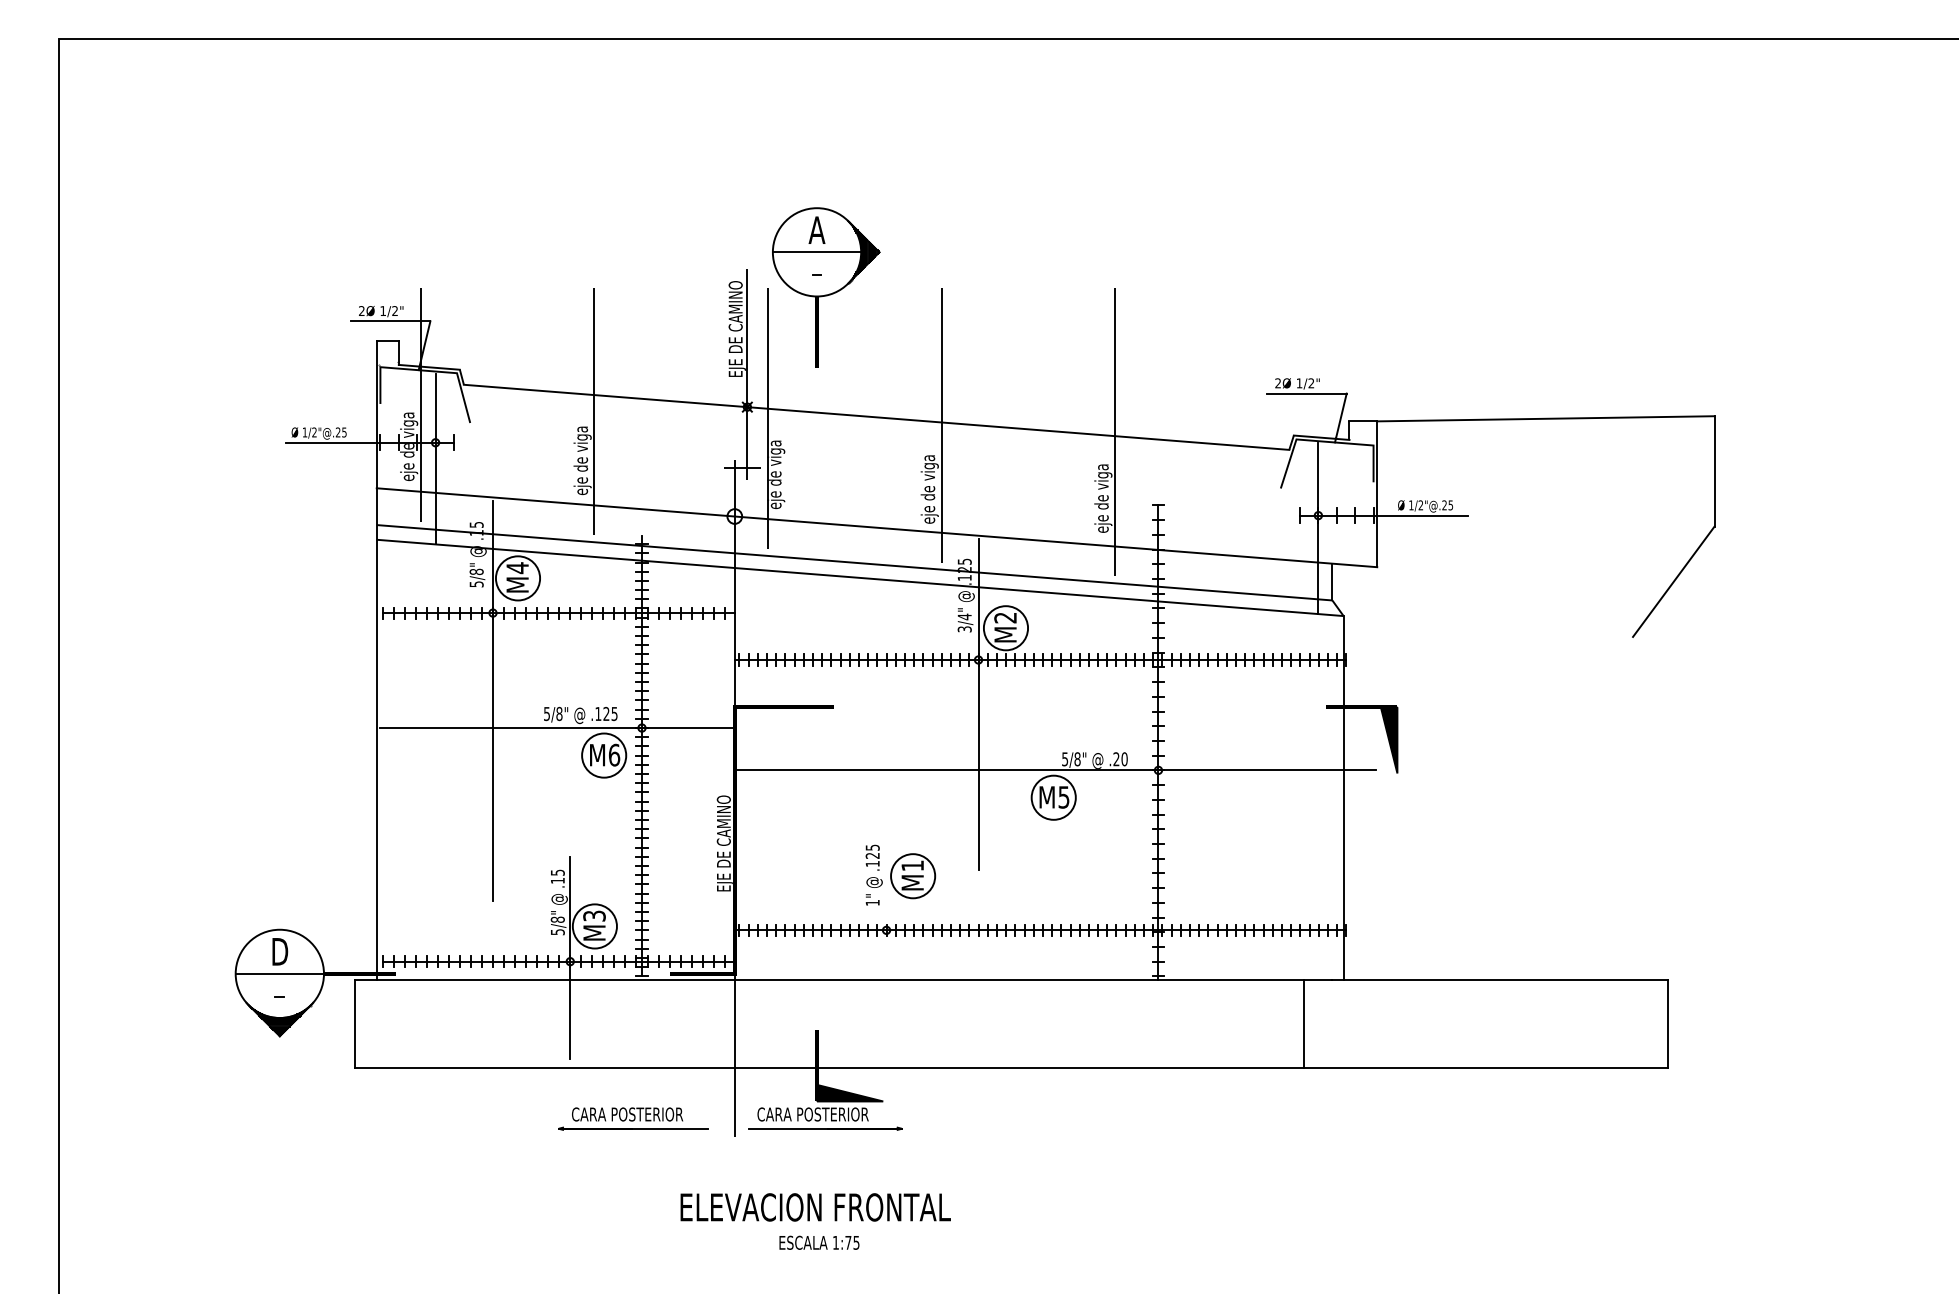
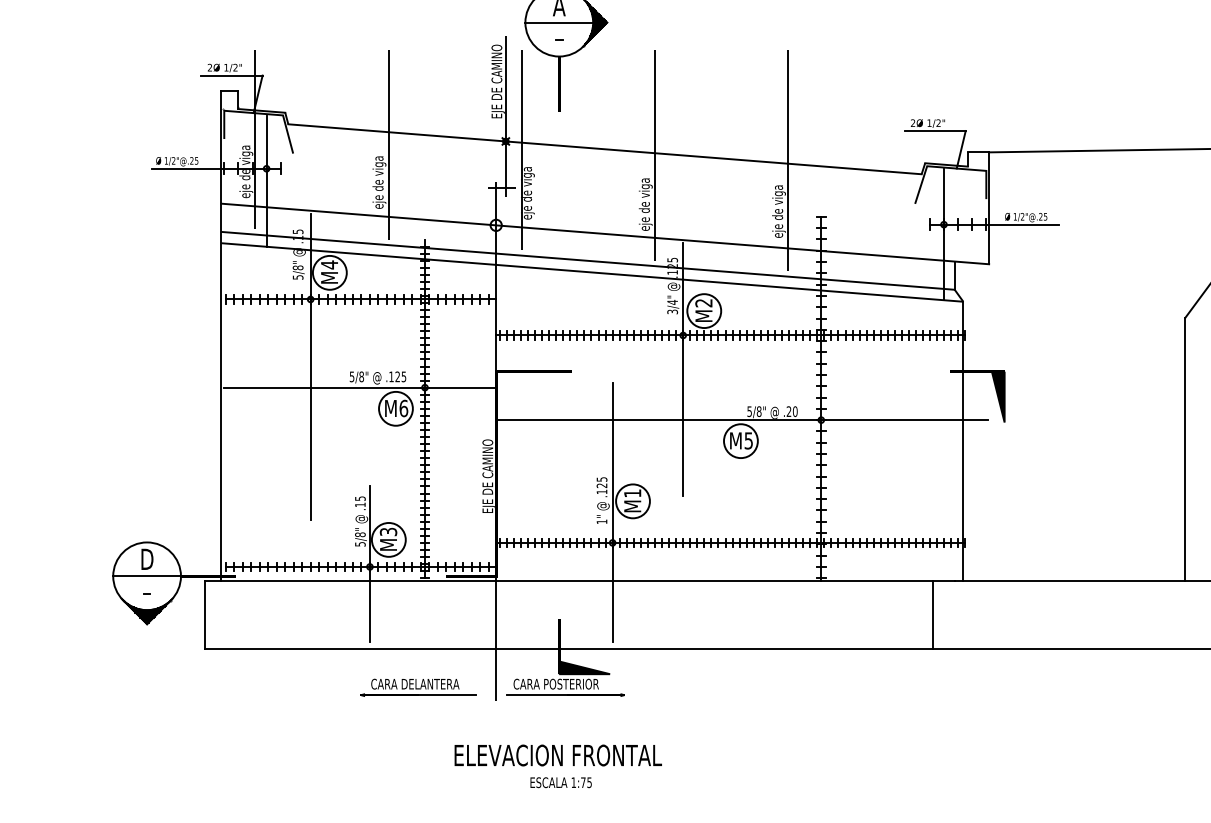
line: (1633, 808) -> (1185, 449), added
line: (886, 890) -> (612, 512), added
text: (649, 1114) -> (430, 684), CARA POSTERIOR -> CARA DELANTERA

